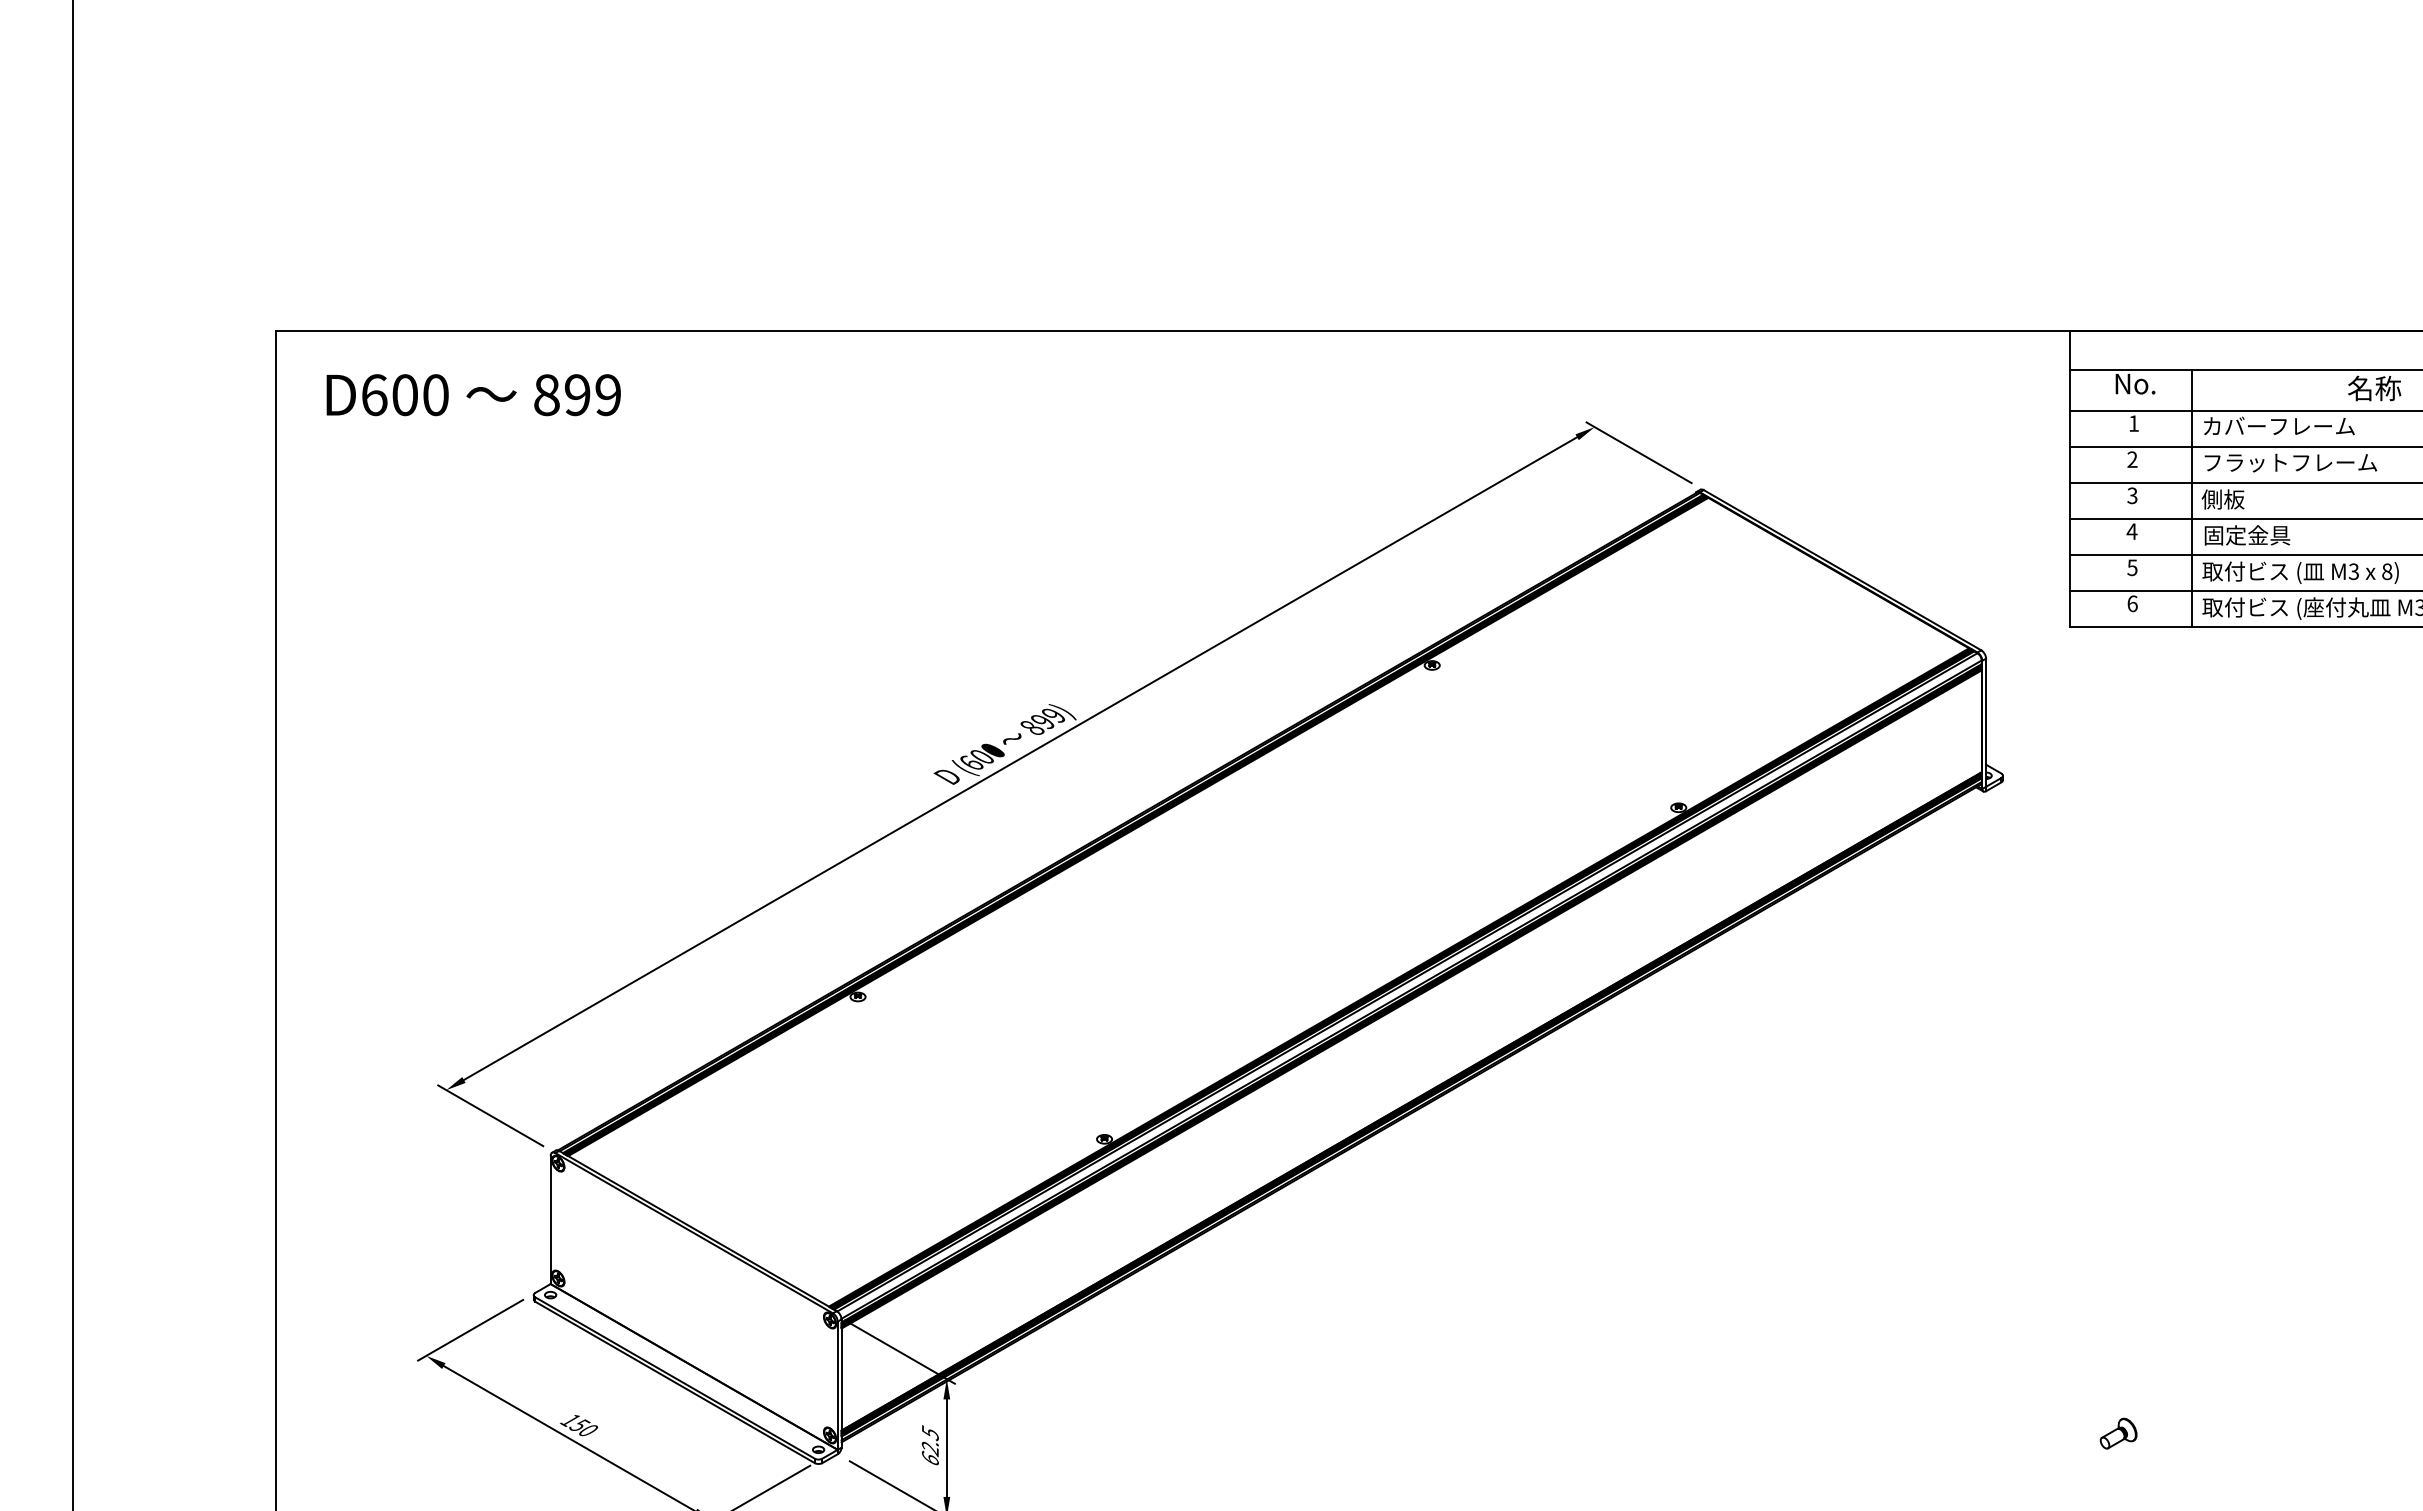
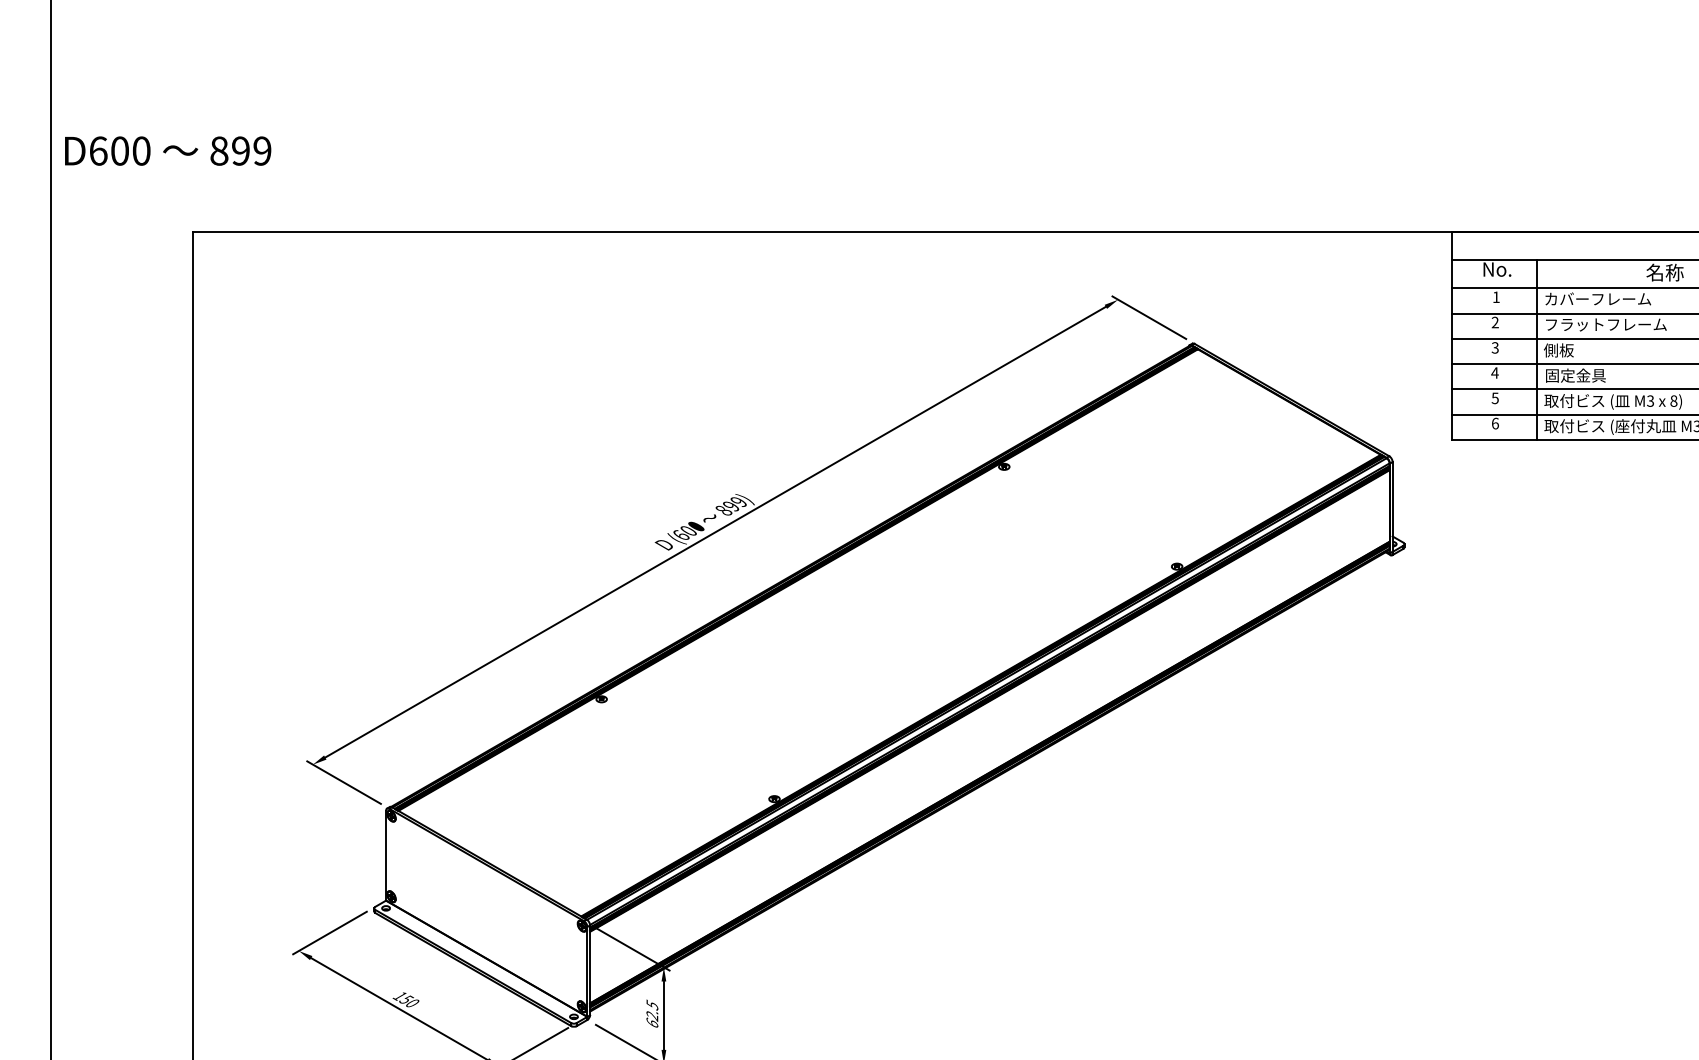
text: (473, 395) -> (167, 151), moved
part: (2118, 1433) -> (1485, 1005), removed

